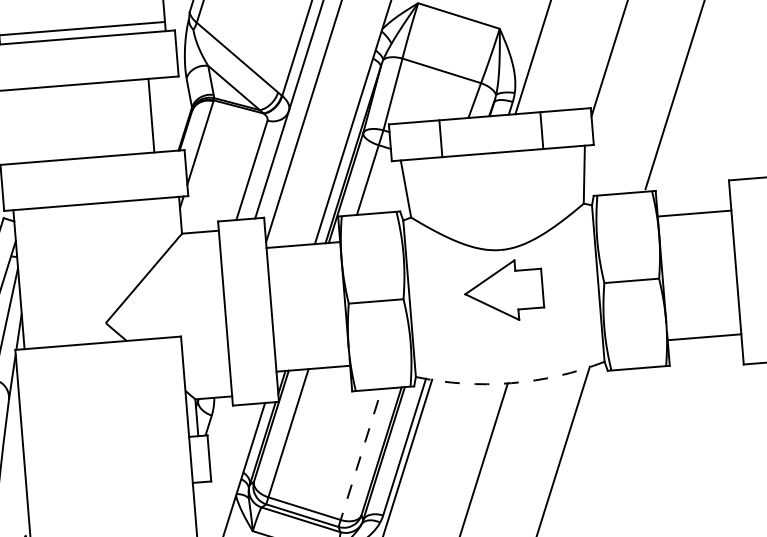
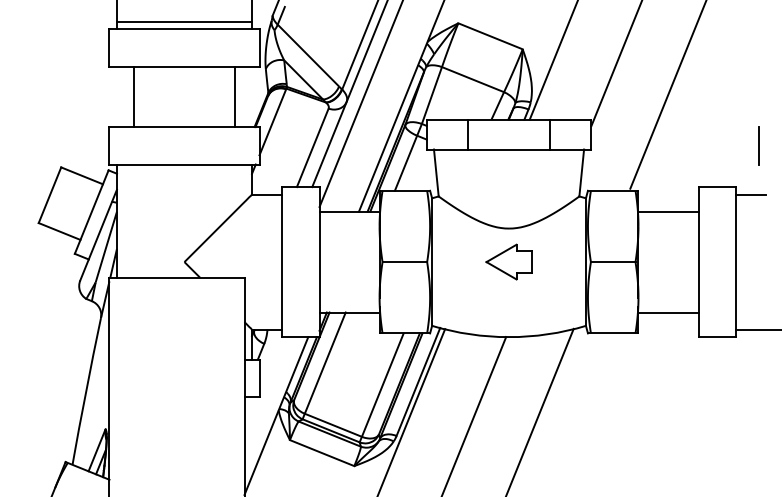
line: (28, 126) -> (134, 97), added
part: (503, 290) -> (508, 261), size x0.71
arc: (511, 383) -> (509, 337), dashed -> solid
line: (359, 457) -> (381, 387), dashed -> solid

